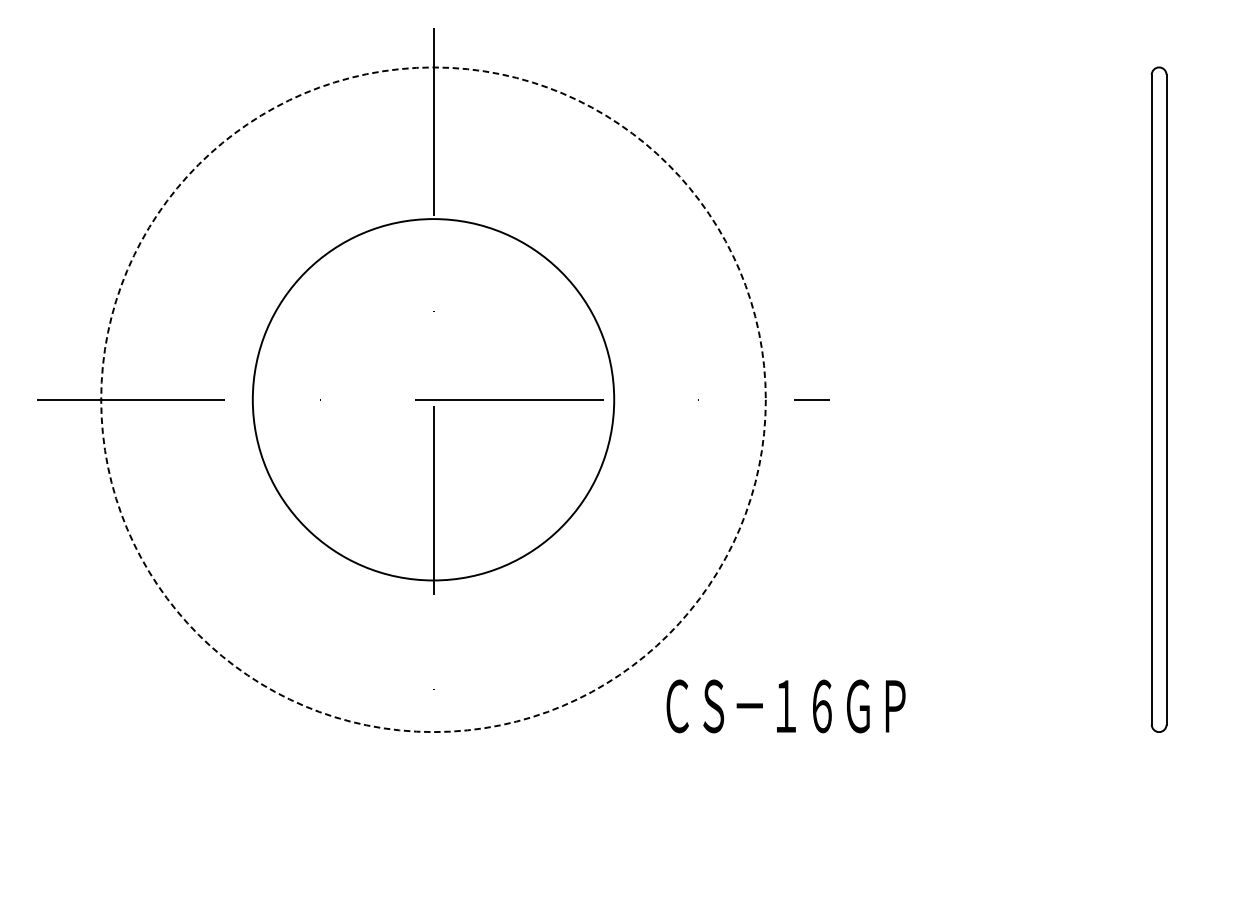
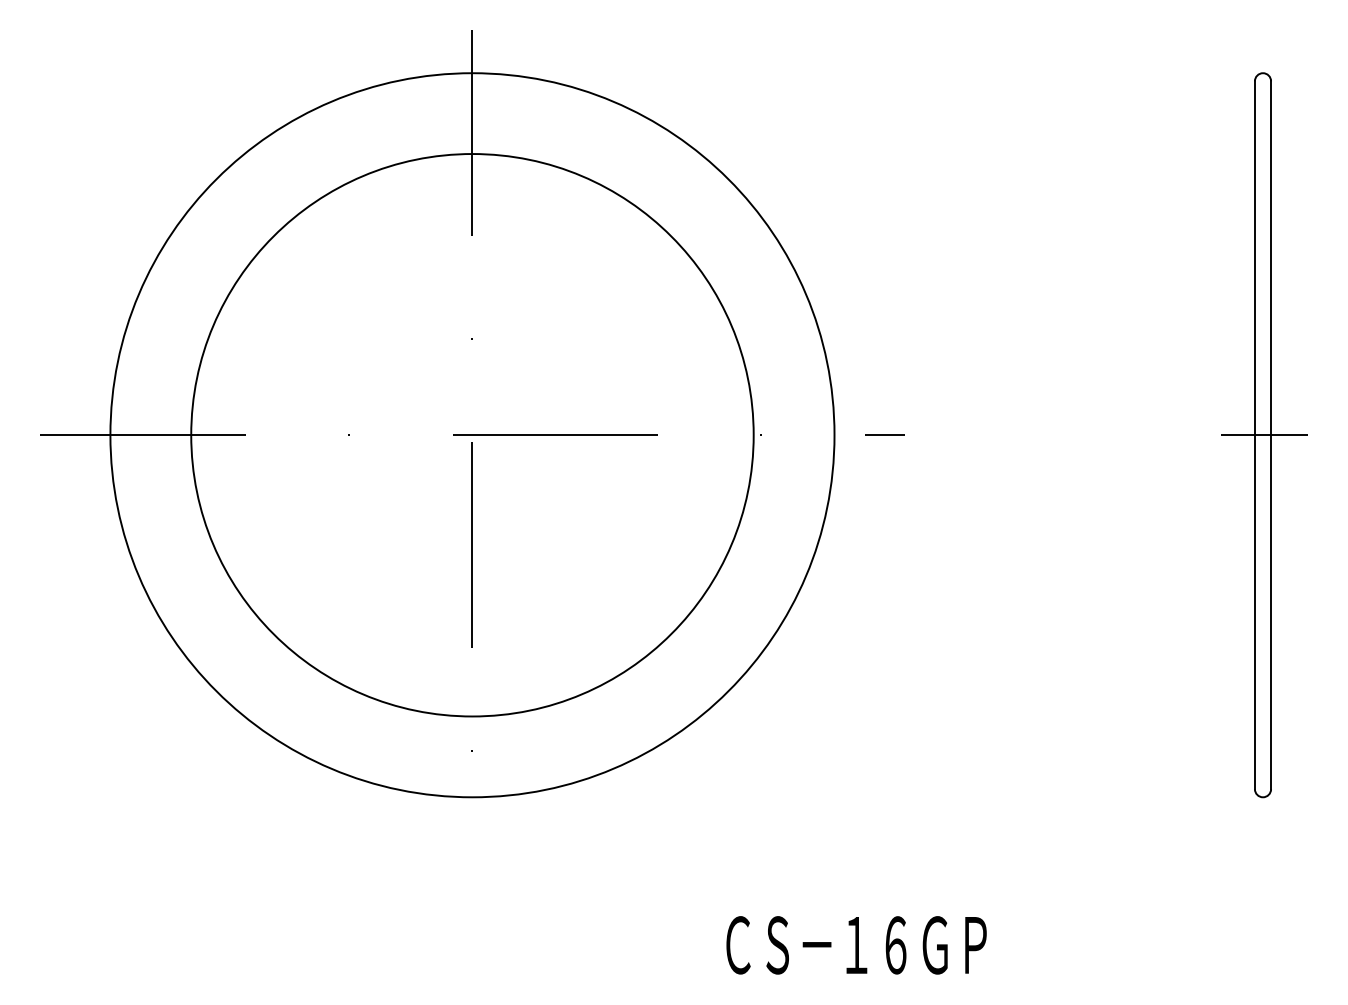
circle: (433, 400) -> (472, 435), dashed -> solid
circle: (433, 400) -> (472, 435), size x1.43
line: (1159, 400) -> (1263, 435), added
text: (786, 706) -> (856, 945), moved

